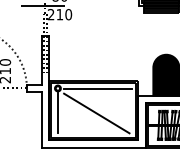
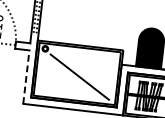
line: (97, 88) -> (83, 53), removed
line: (57, 113) -> (42, 72), removed
line: (41, 119) -> (26, 76), solid -> dashed

